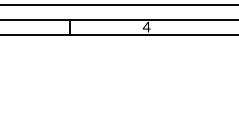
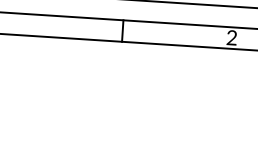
text: (146, 26) -> (231, 36), 4 -> 2

